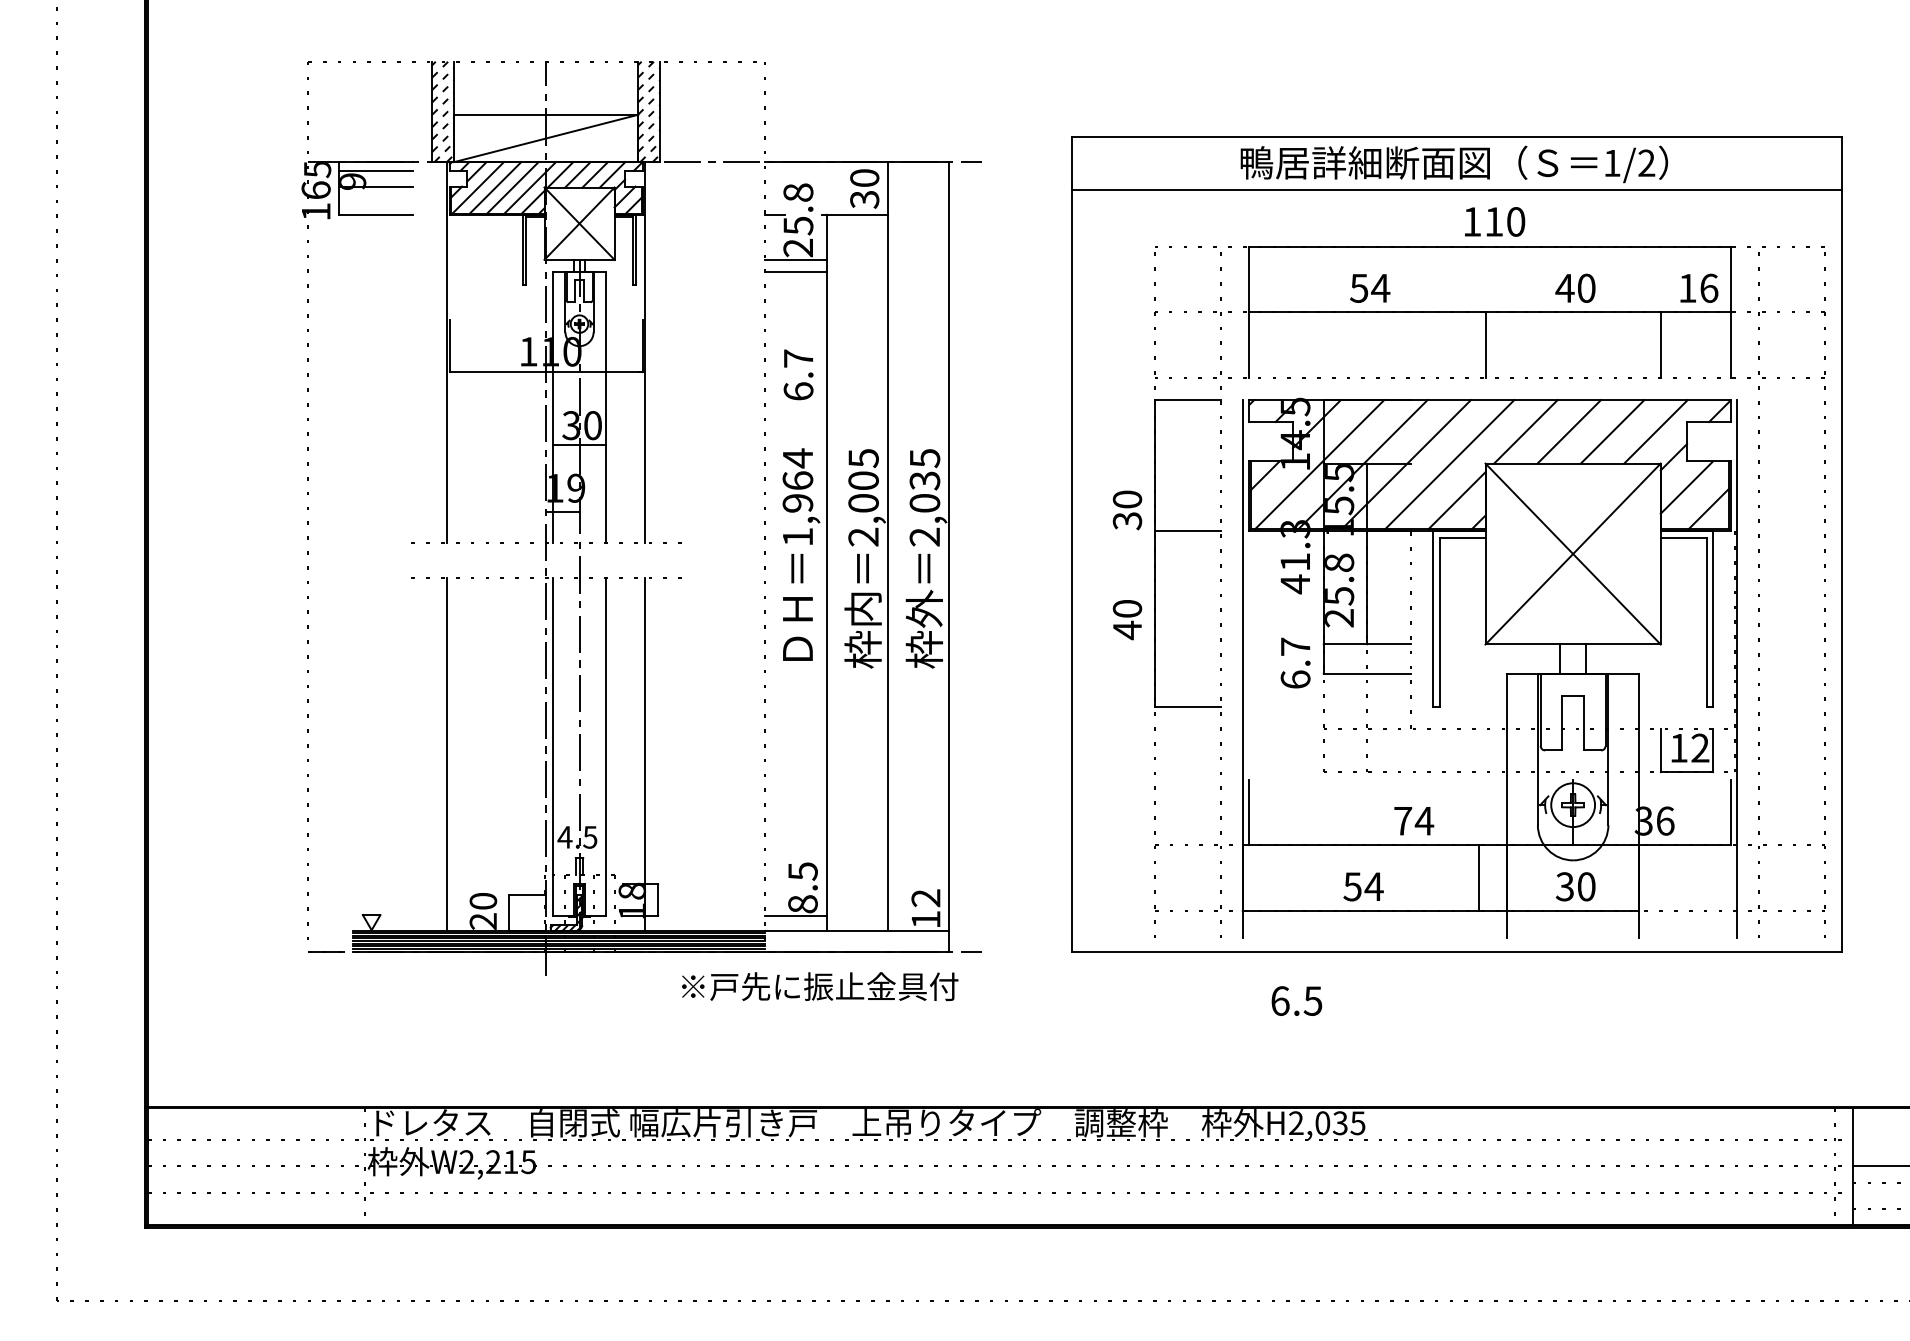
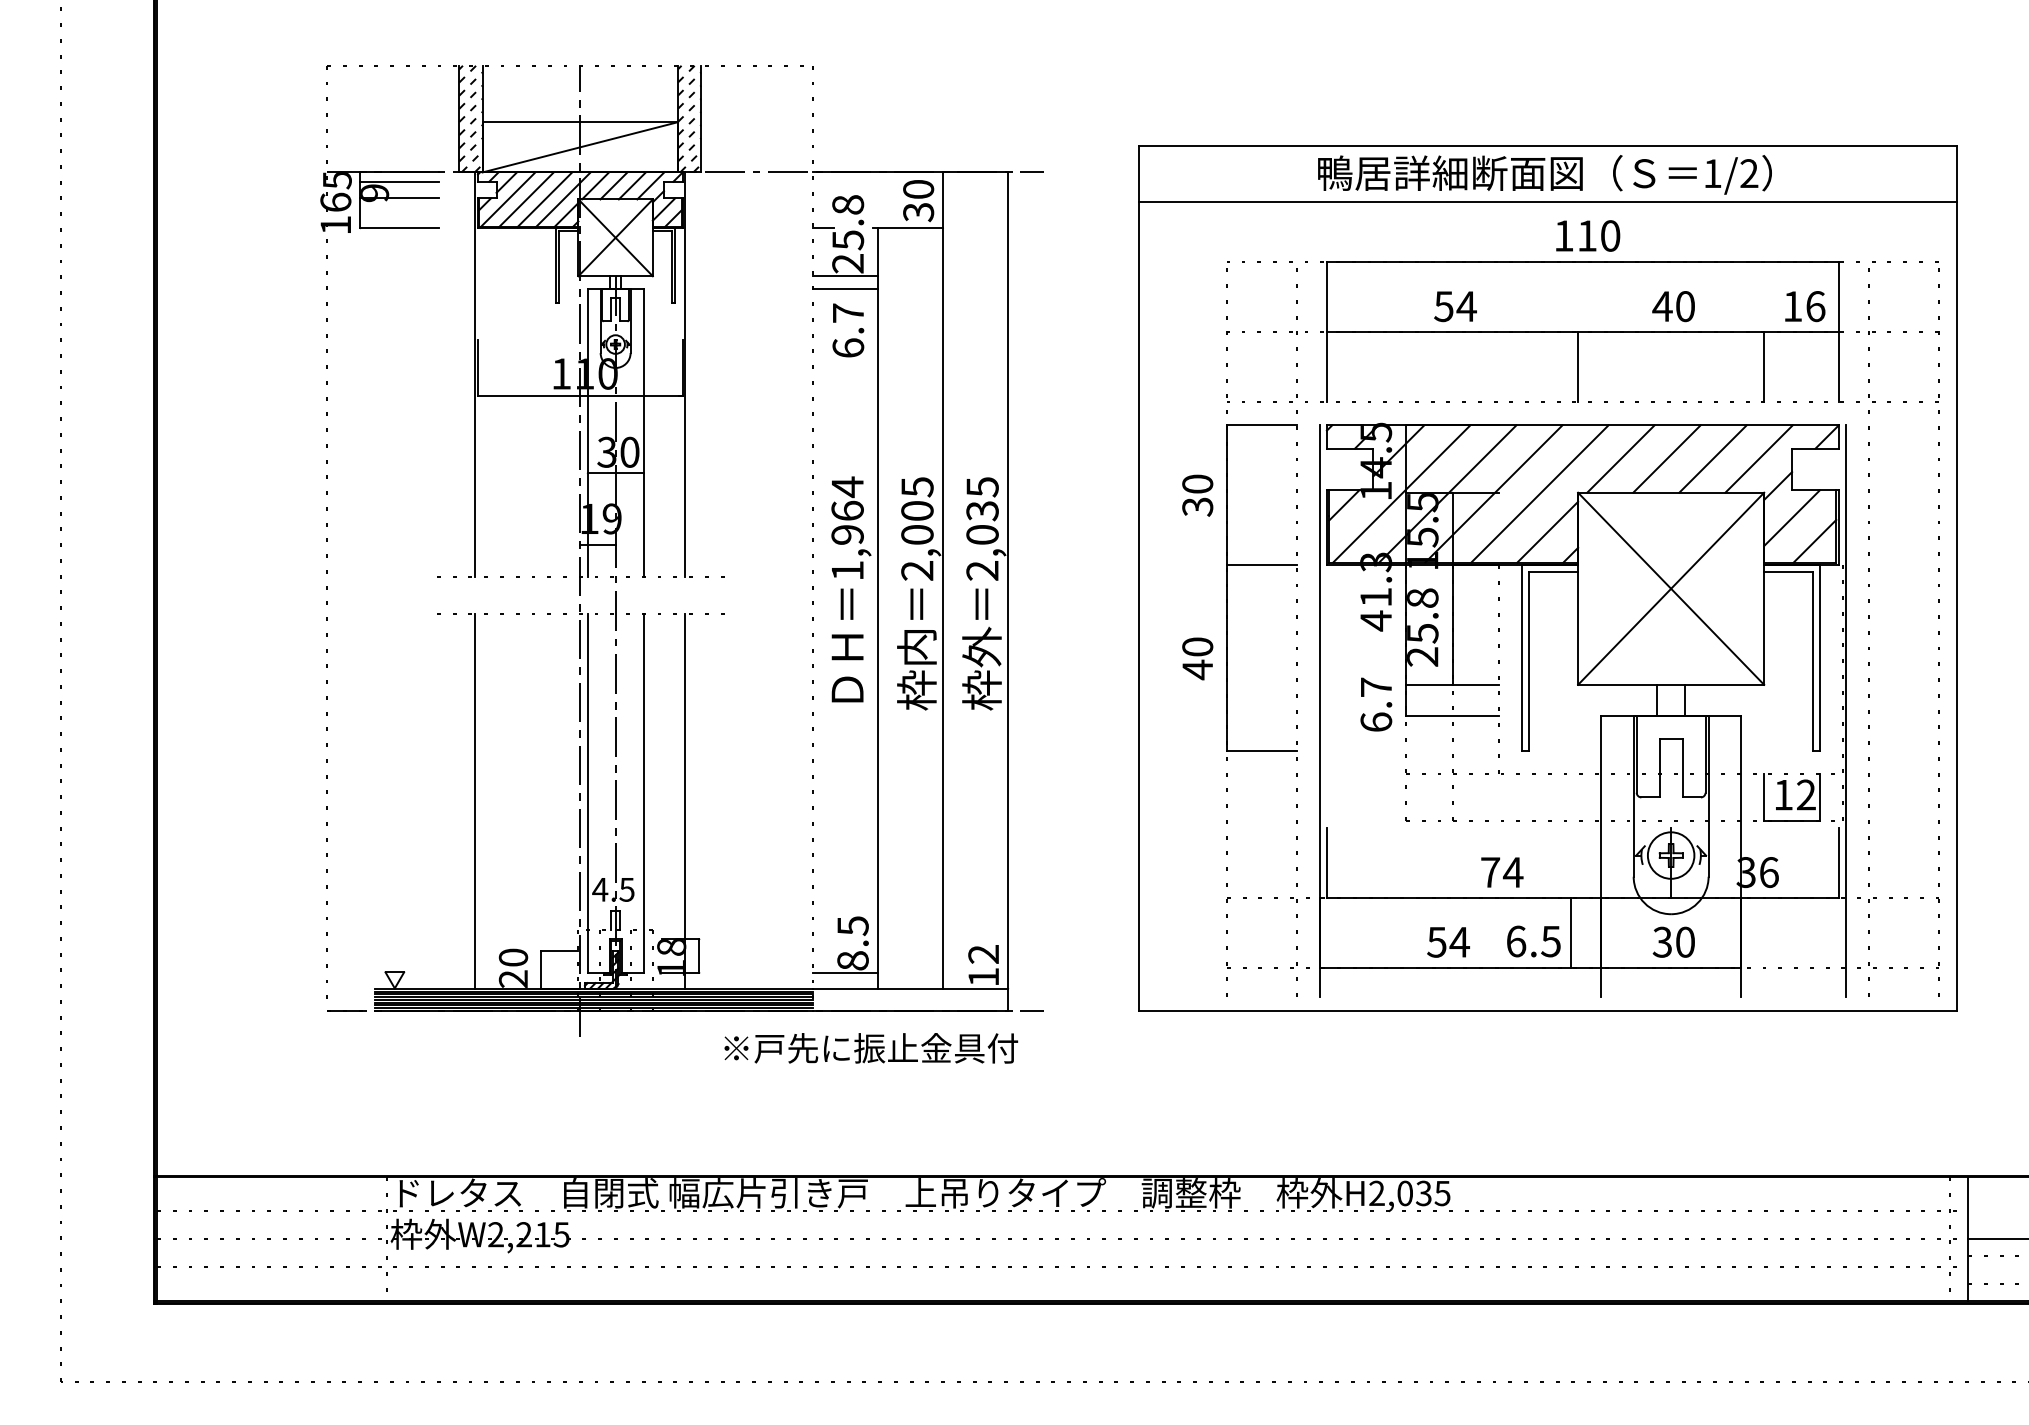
text: (798, 374) -> (848, 330), moved
text: (1127, 510) -> (1197, 495), moved
text: (1296, 1000) -> (1533, 940), moved

